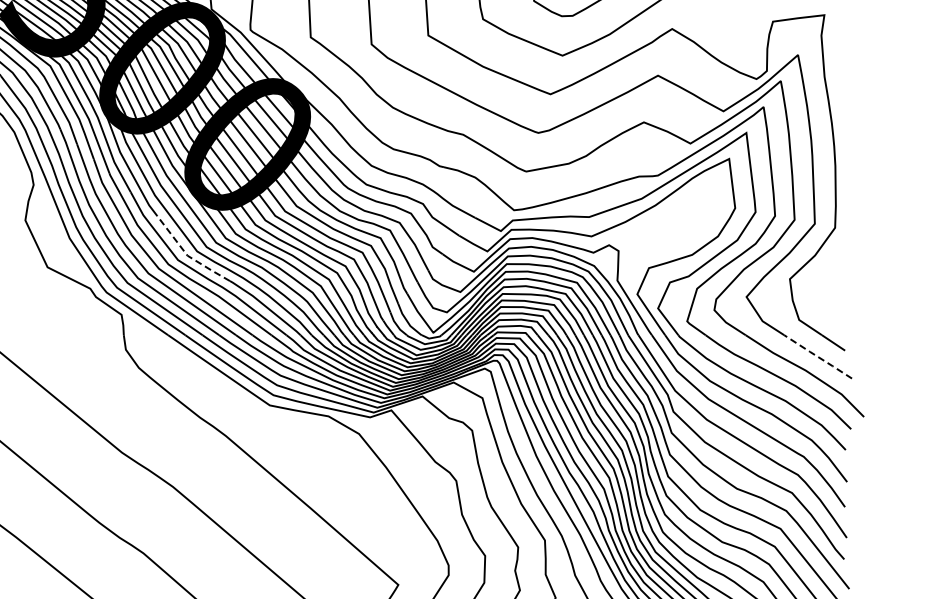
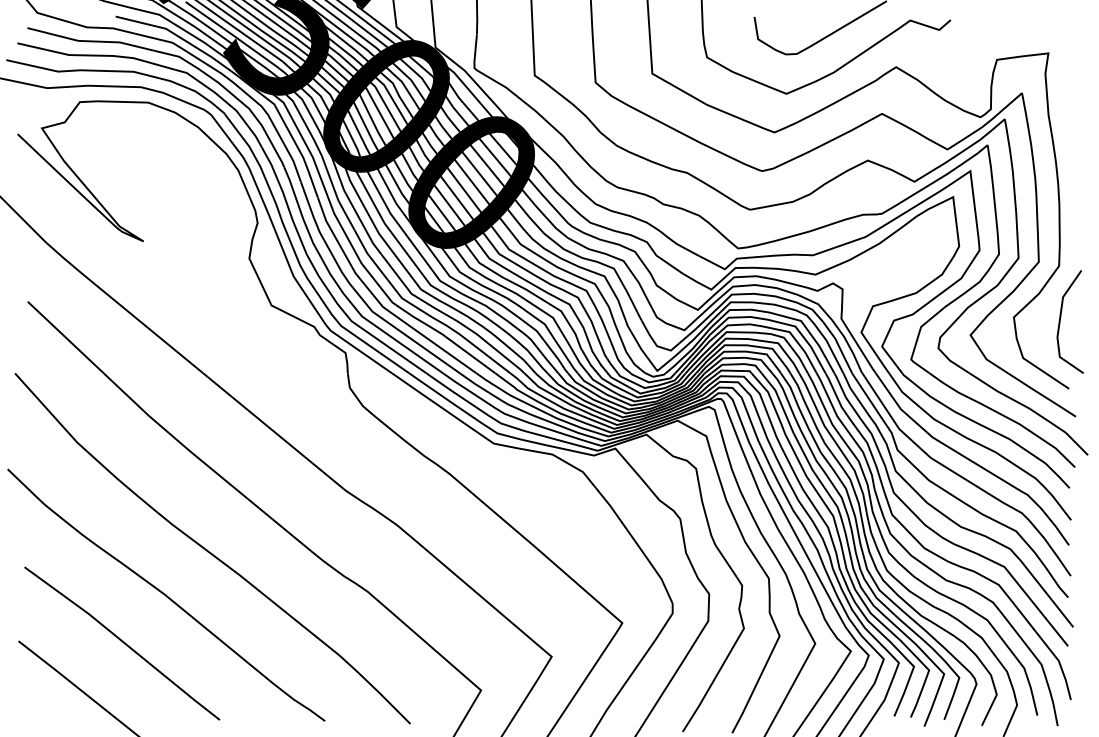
line: (187, 255) -> (411, 293), dashed -> solid
line: (837, 279) -> (1061, 317), added
line: (817, 356) -> (1041, 394), dashed -> solid

